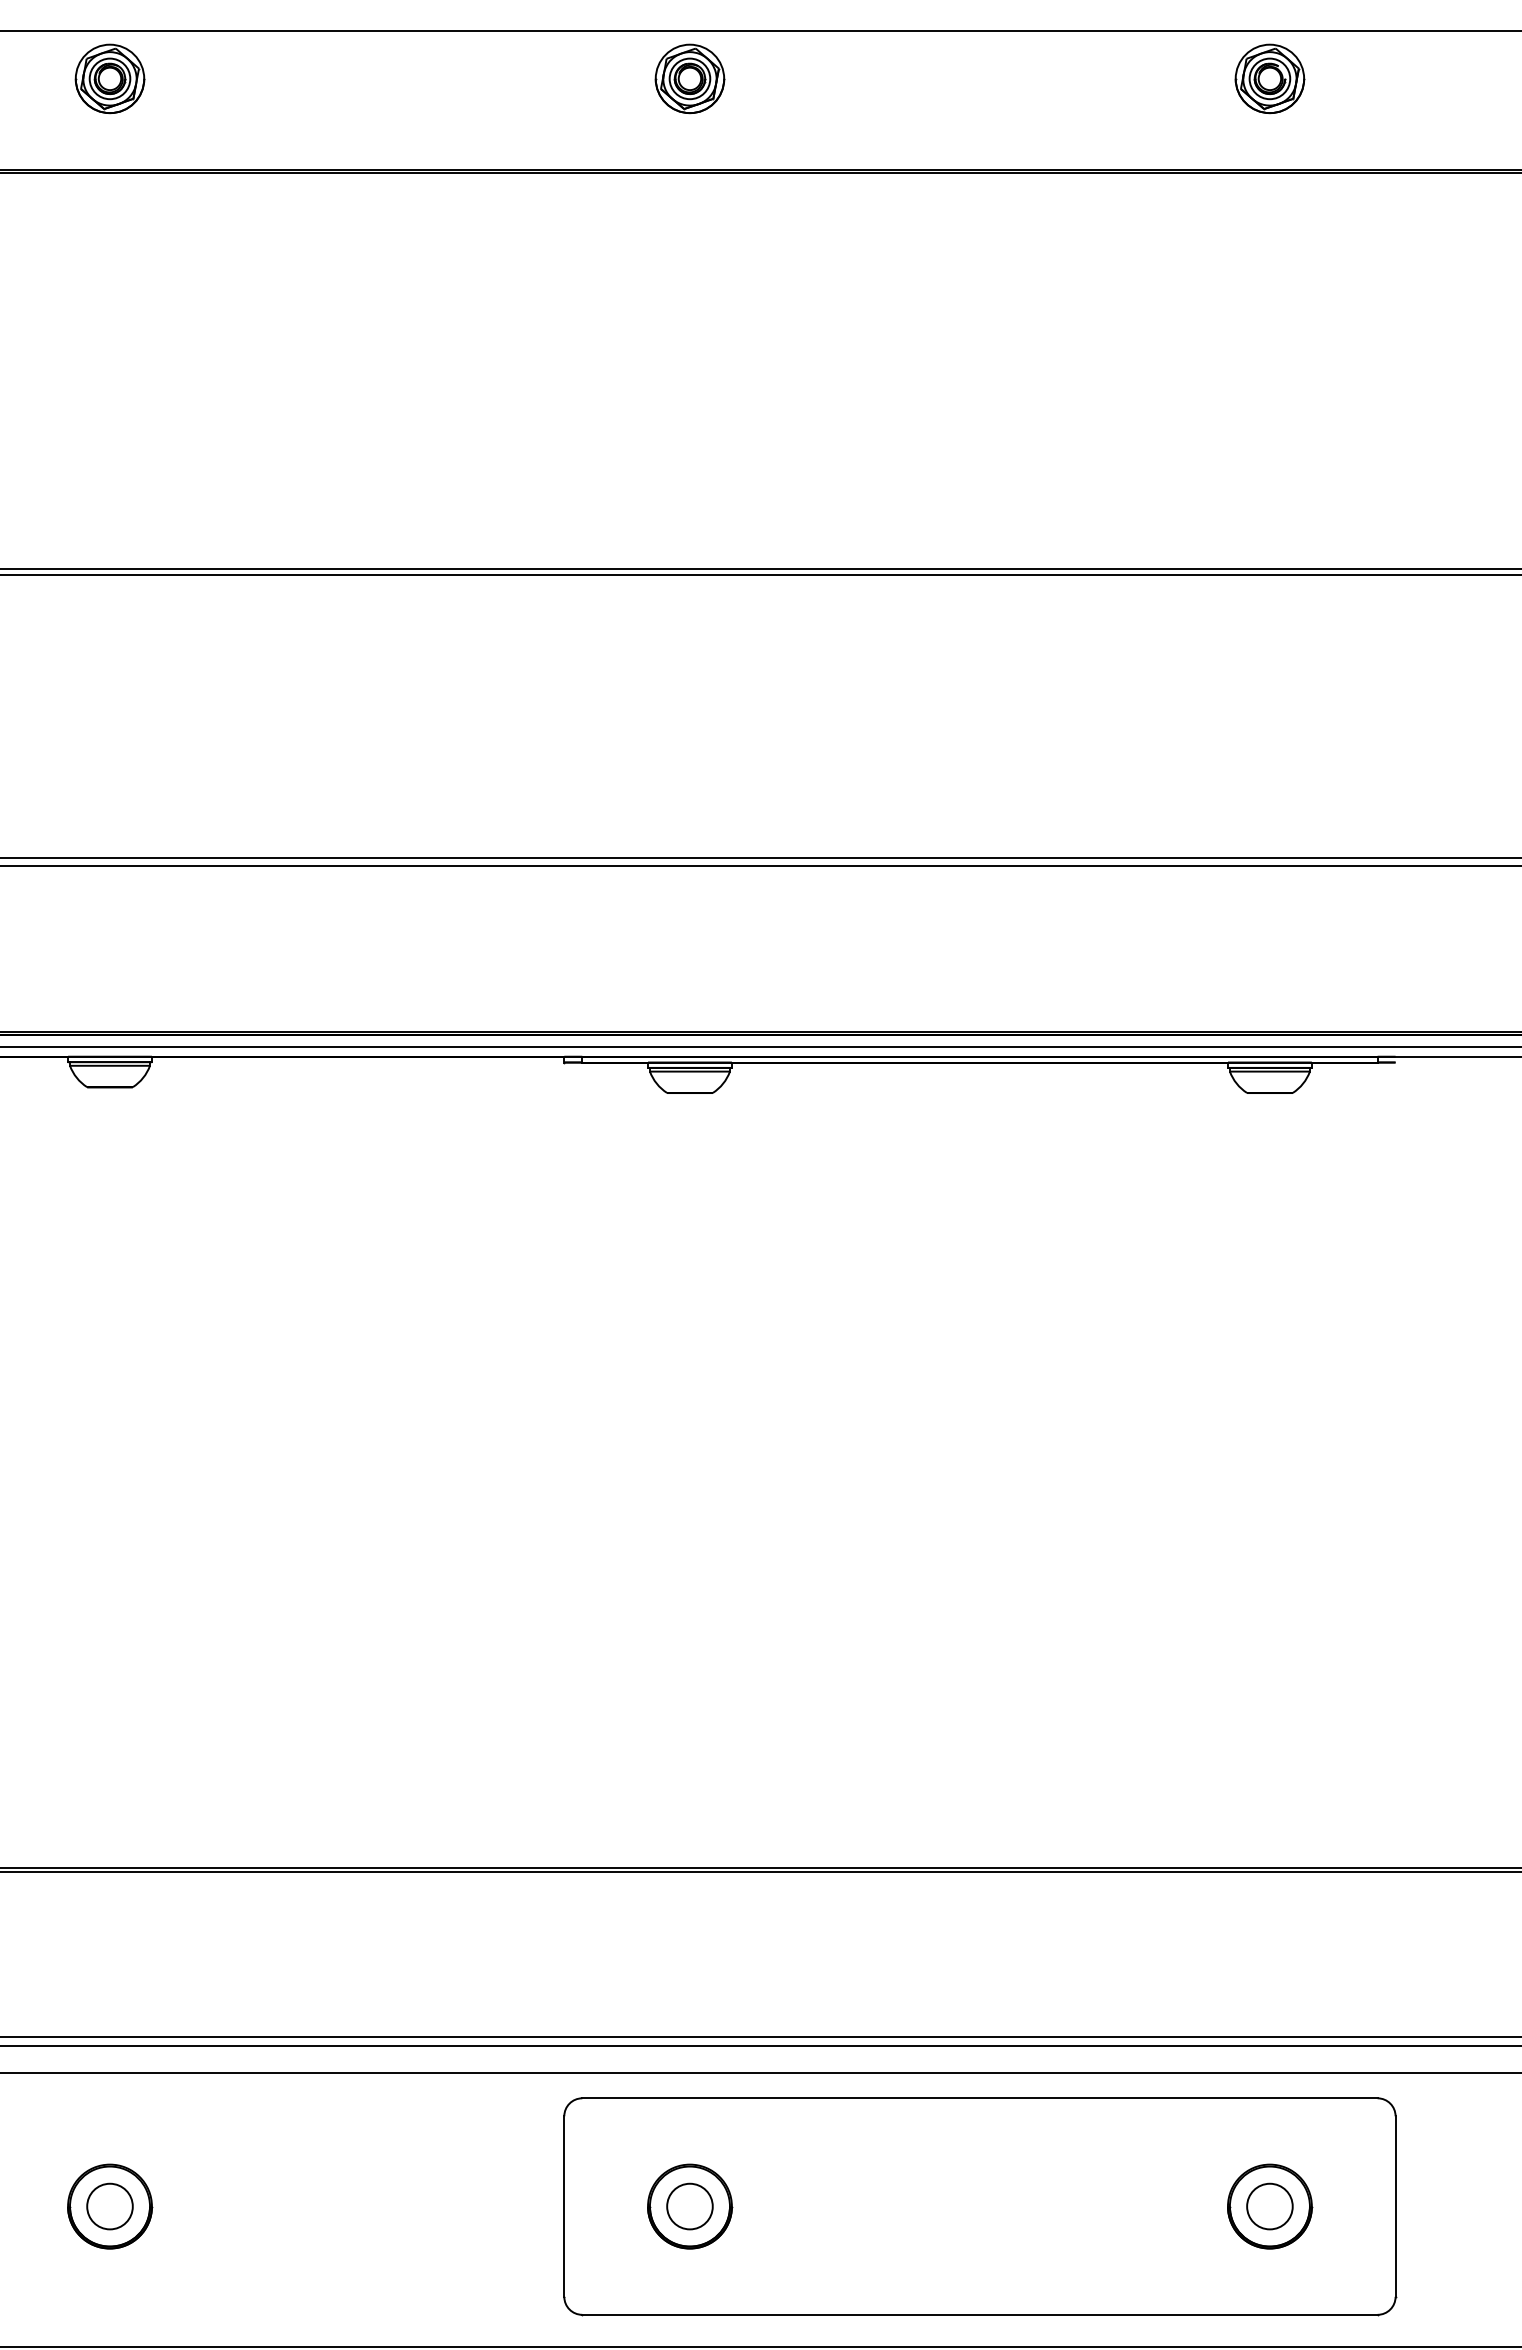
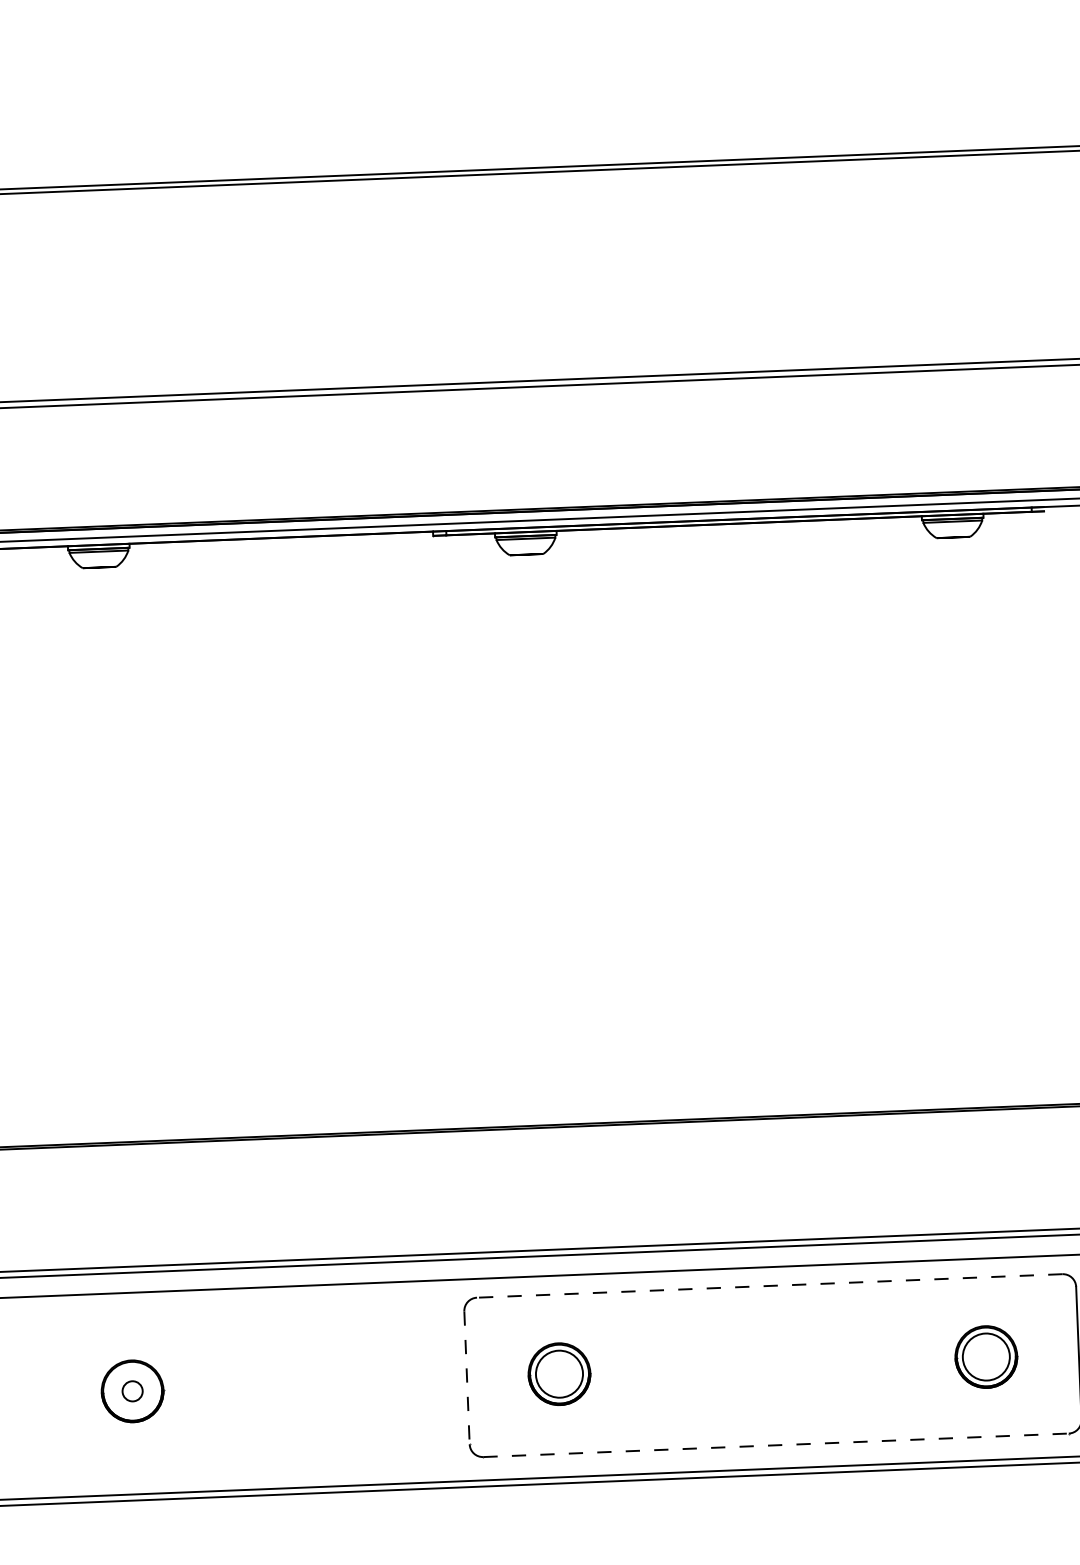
line: (979, 2098) -> (769, 1286), solid -> dashed
circle: (109, 2206) -> (132, 1391), size x0.6
circle: (689, 2206) -> (559, 1374), size x1.4
circle: (1269, 2206) -> (986, 1357), size x1.4
line: (564, 2207) -> (467, 1378), solid -> dashed
line: (979, 2314) -> (775, 1445), solid -> dashed

